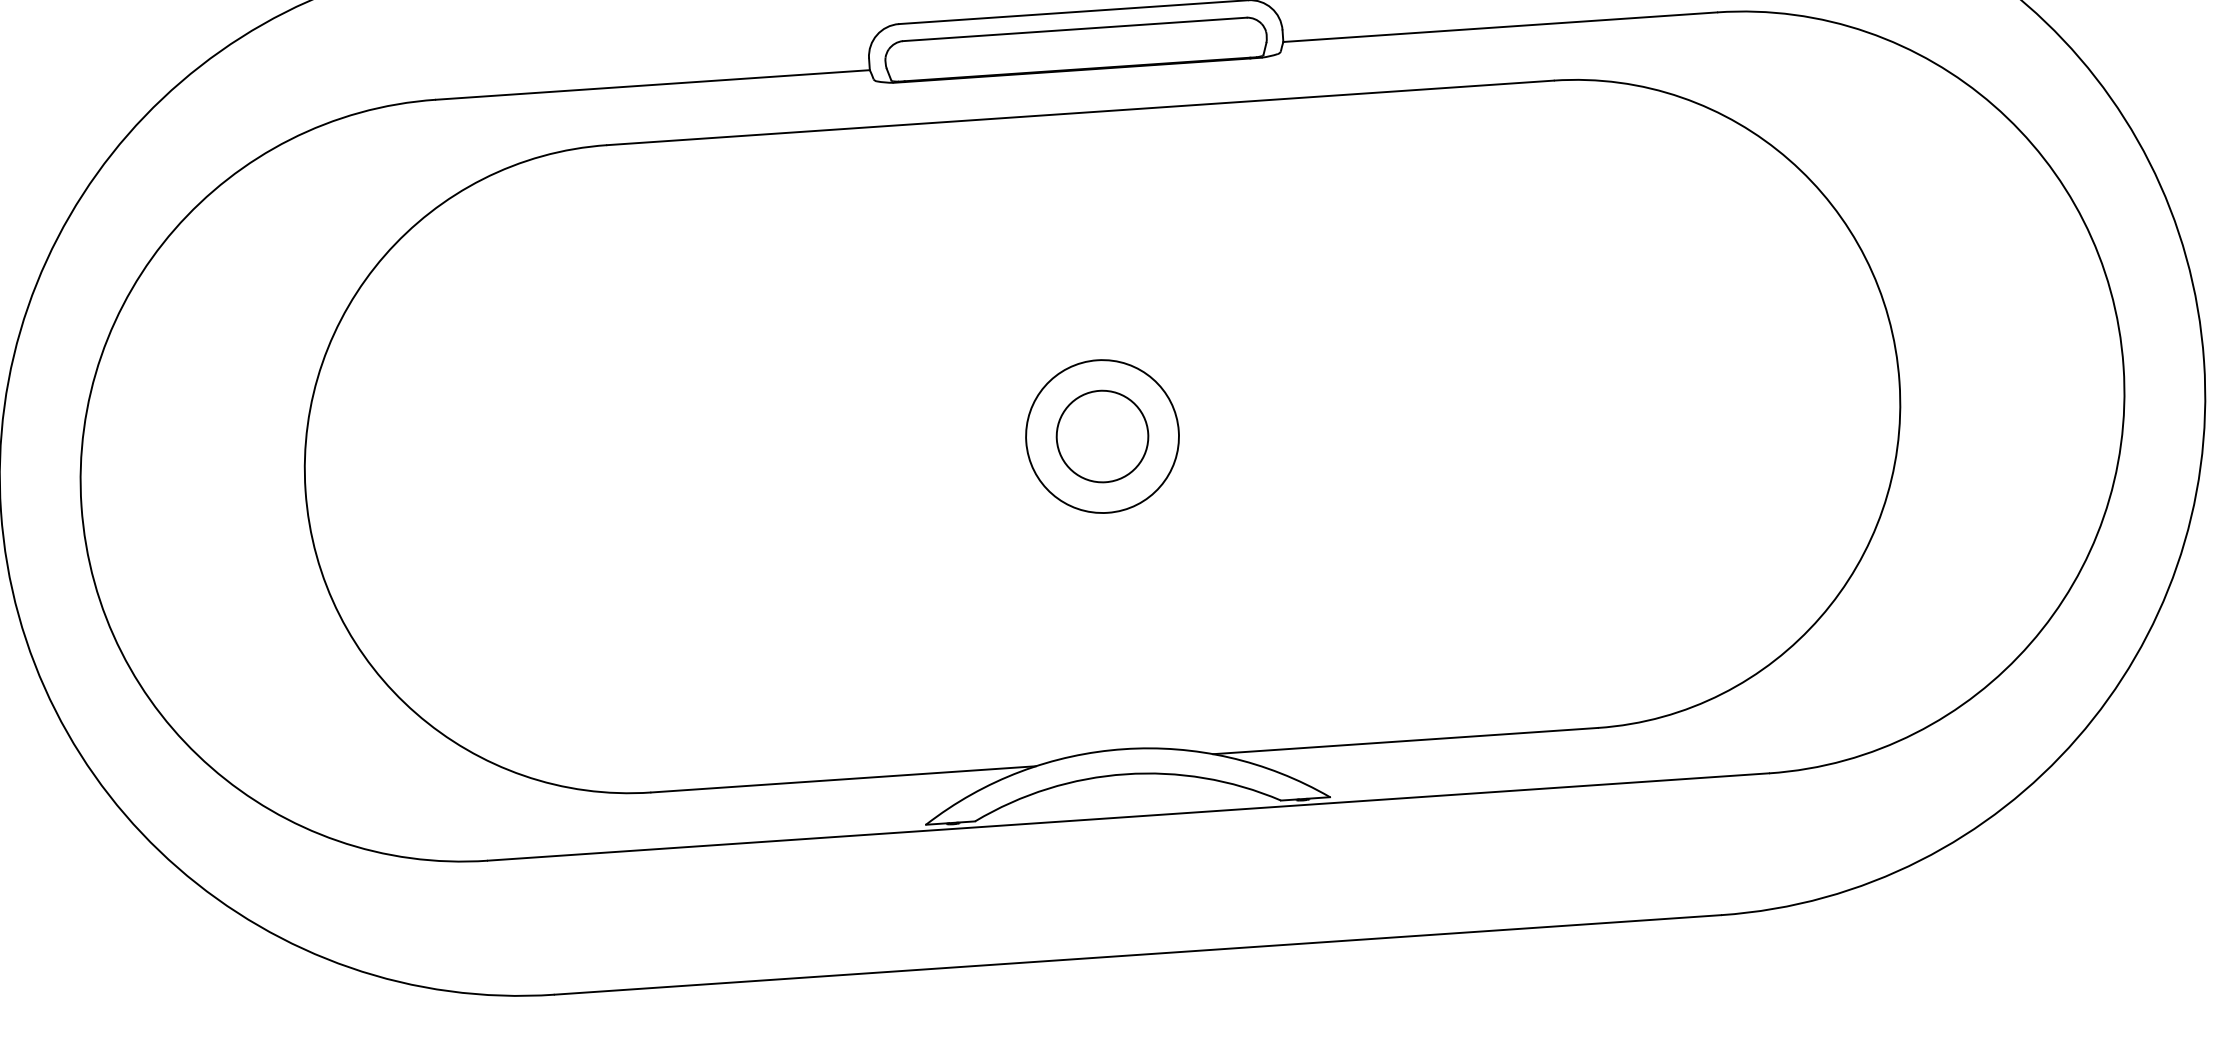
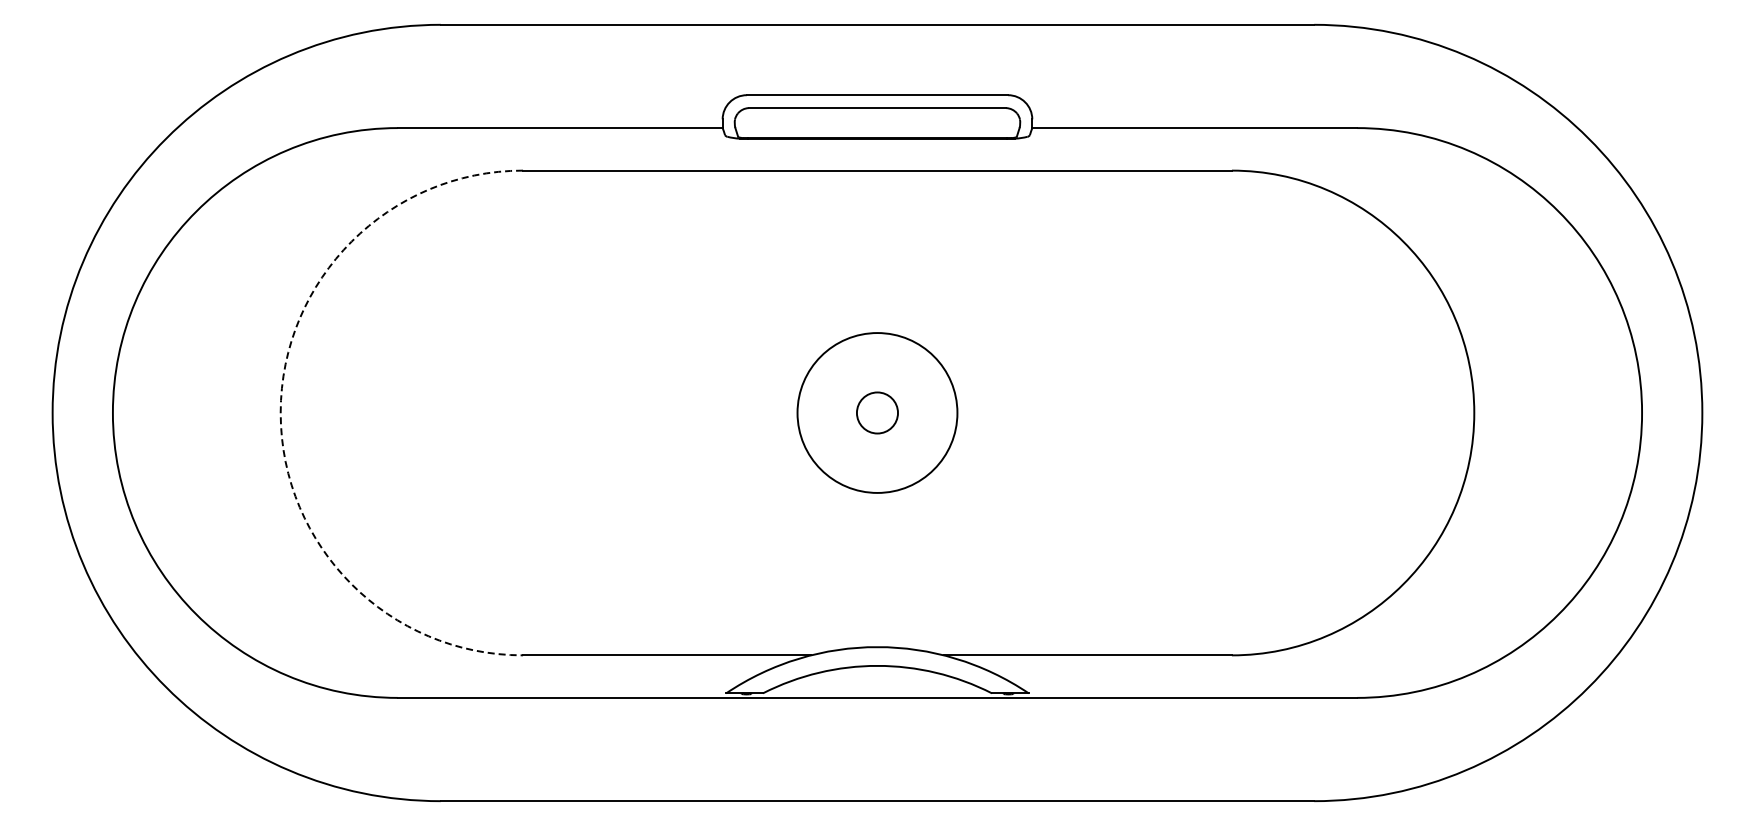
circle: (1102, 435) -> (877, 412), size x0.6
circle: (1102, 435) -> (877, 412), size x1.4
arc: (305, 491) -> (280, 413), solid -> dashed

